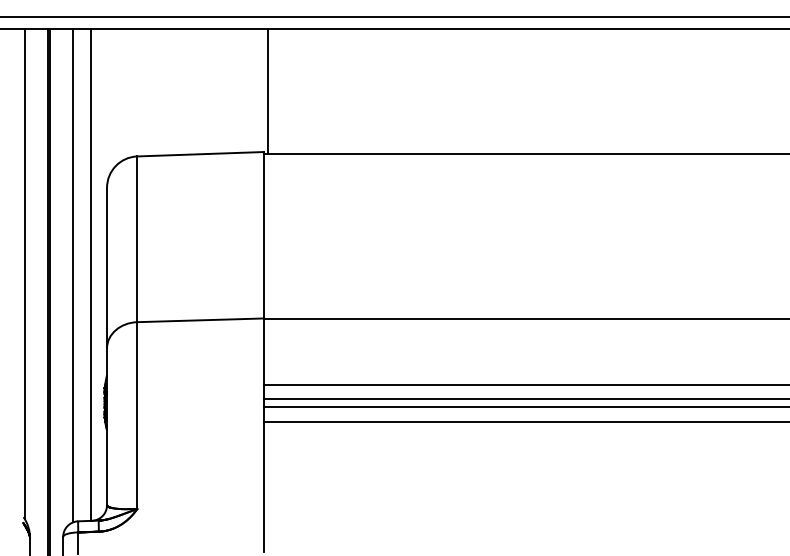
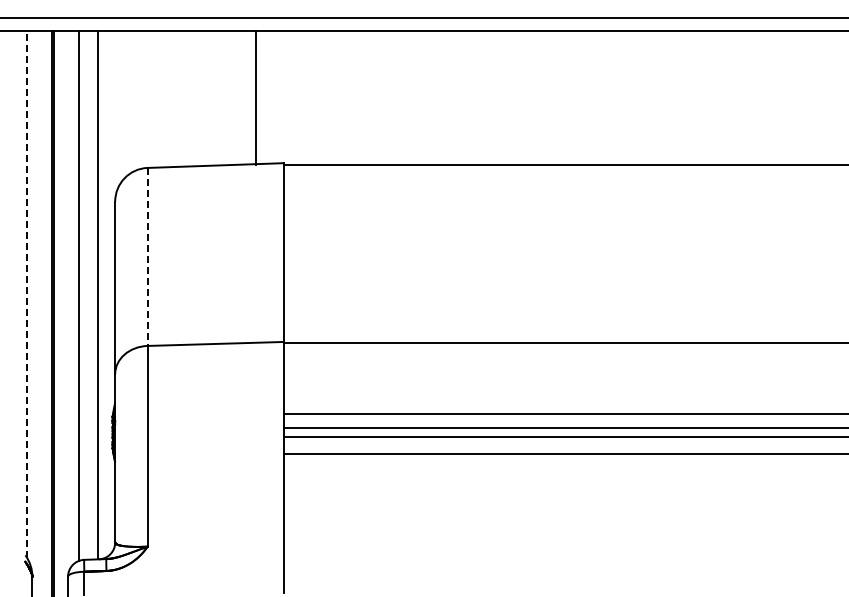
line: (267, 91) -> (255, 98), moved
line: (137, 239) -> (147, 257), solid -> dashed
line: (25, 273) -> (27, 293), solid -> dashed

